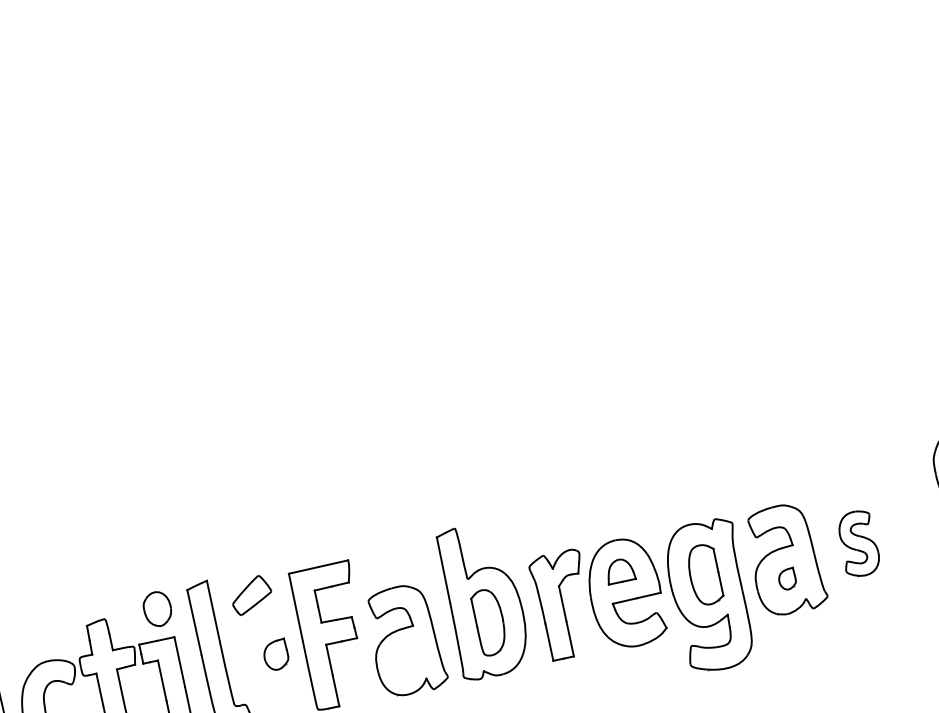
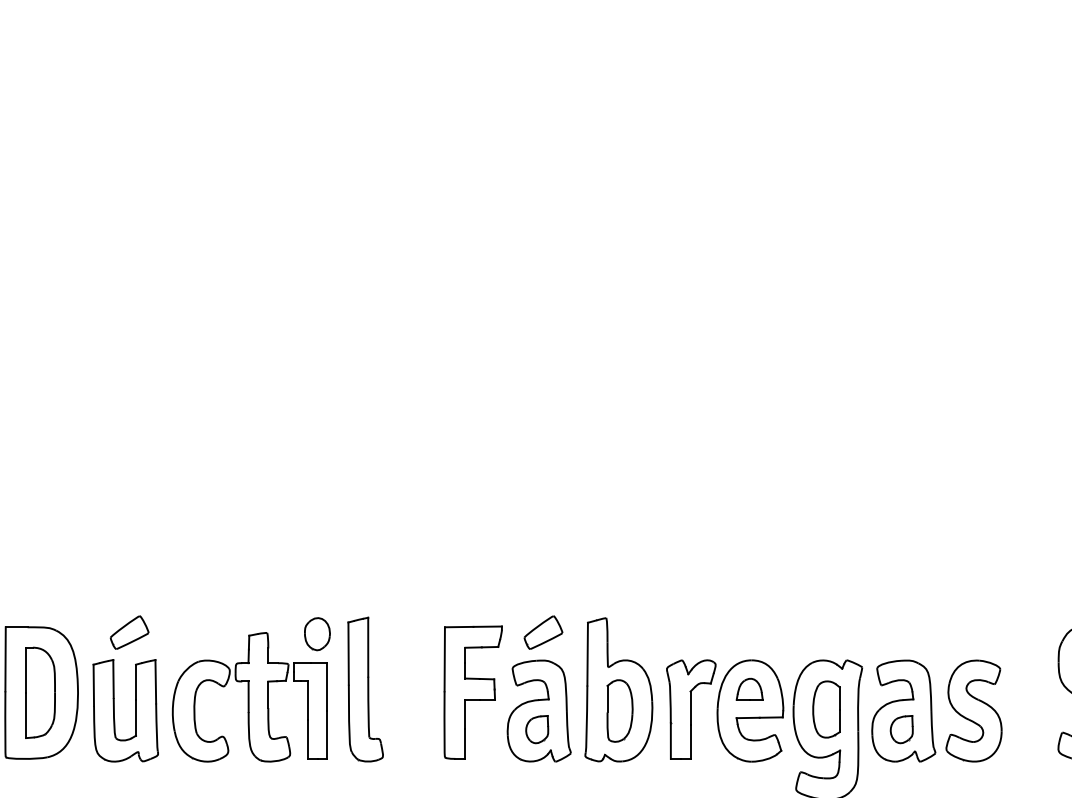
part: (857, 543) -> (973, 710), size x1.67
part: (787, 579) -> (901, 729), size x1.43
part: (251, 594) -> (543, 632), moved
part: (276, 655) -> (537, 729), moved

